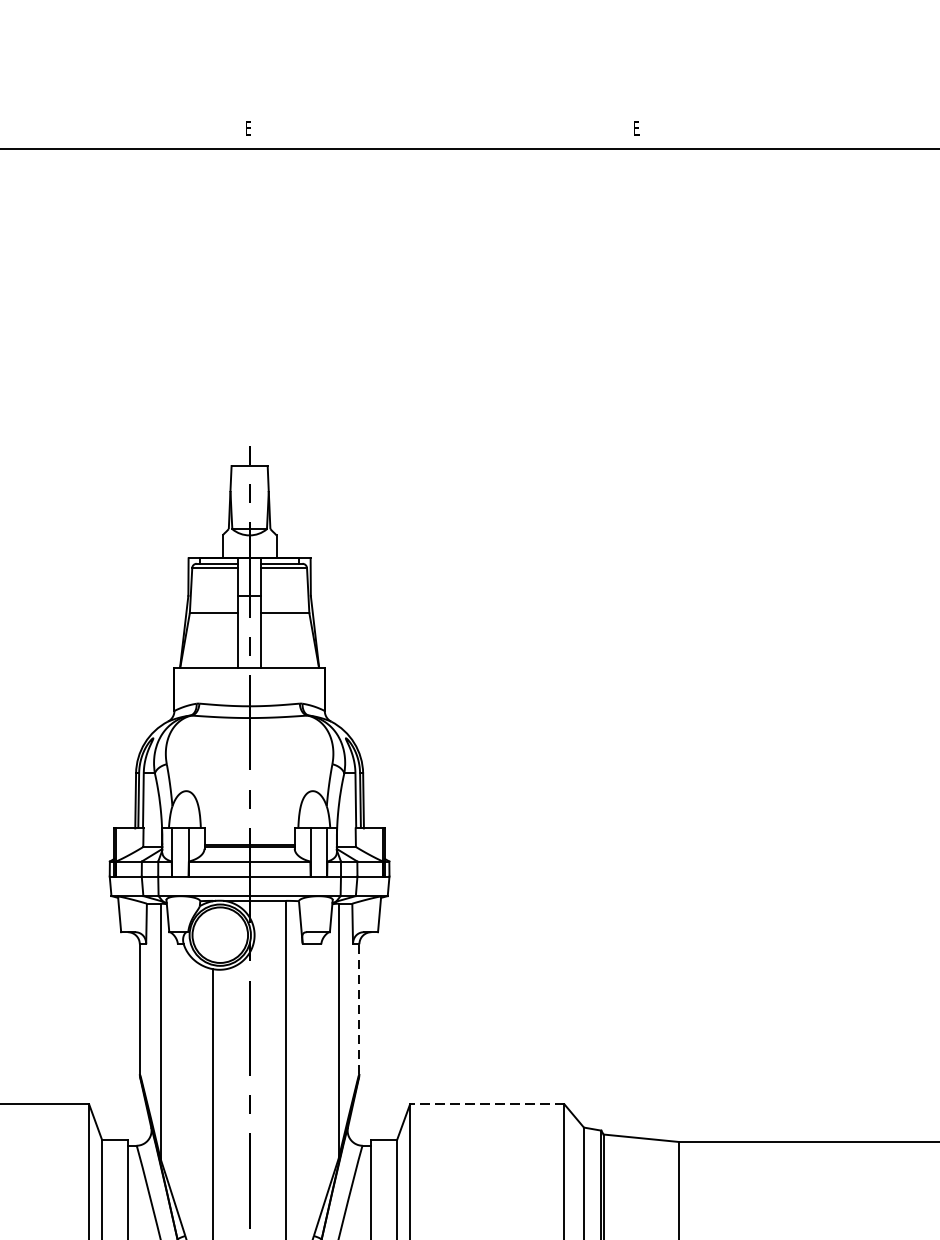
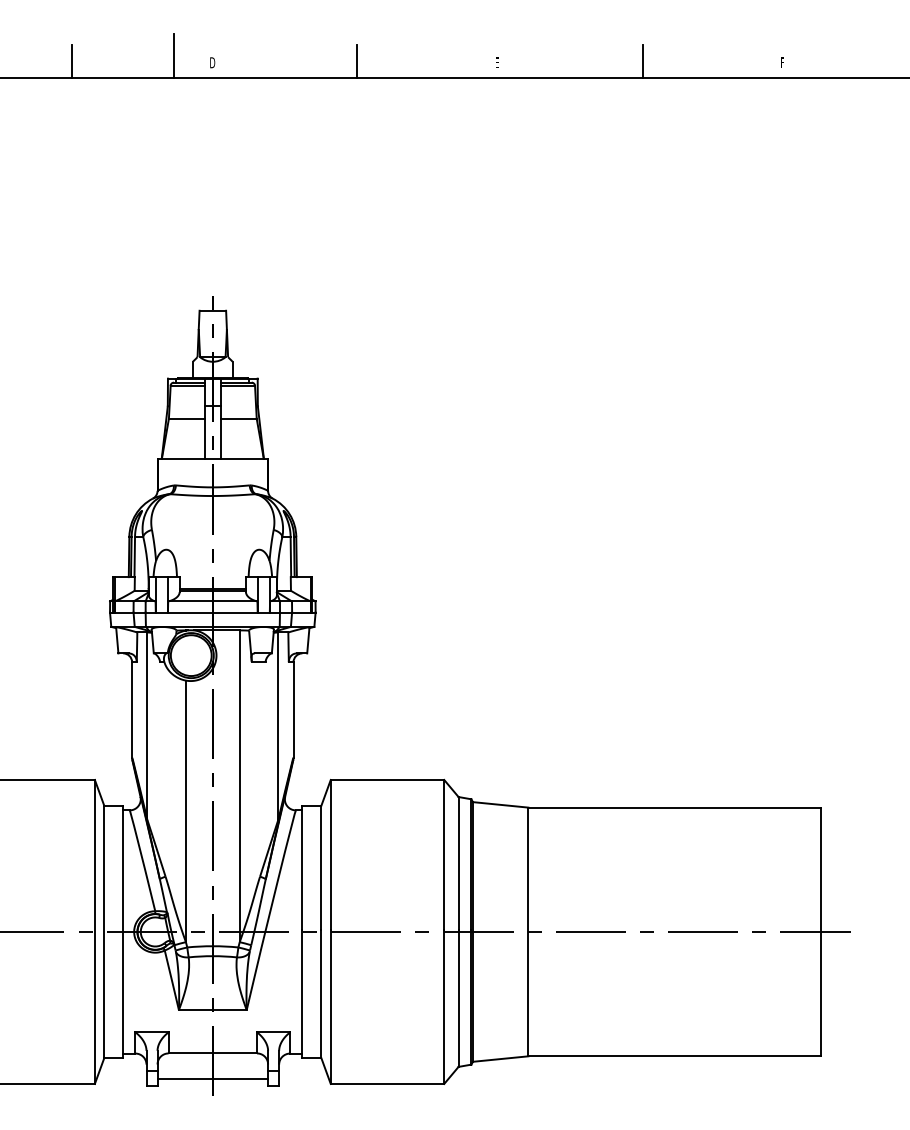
line: (197, 118) -> (174, 55), added
line: (57, 126) -> (71, 61), added
line: (446, 126) -> (357, 61), added
line: (834, 126) -> (642, 61), added
text: (249, 128) -> (212, 62), E -> D
line: (359, 1008) -> (293, 709), dashed -> solid
line: (487, 1103) -> (387, 779), dashed -> solid

